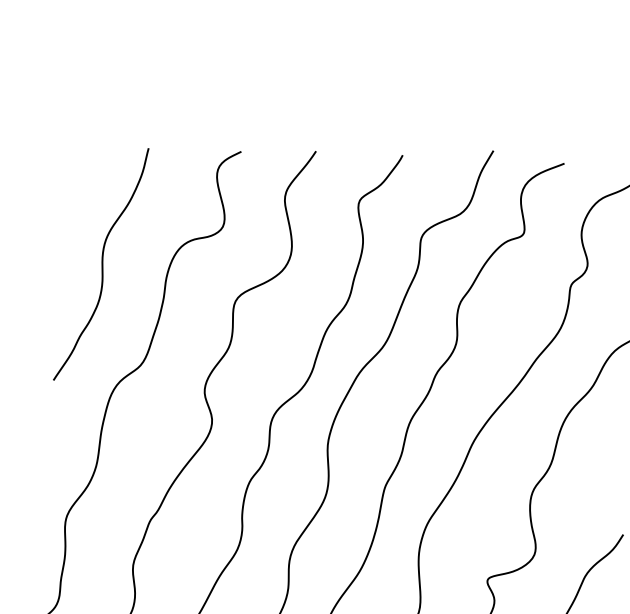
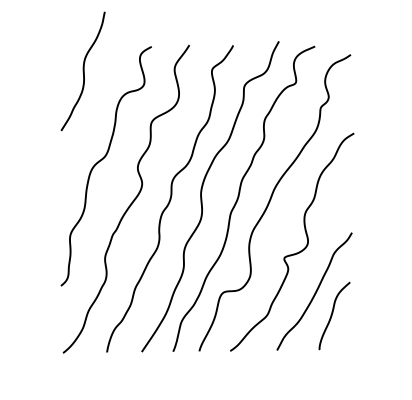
curve: (100, 262) -> (82, 70), moved

